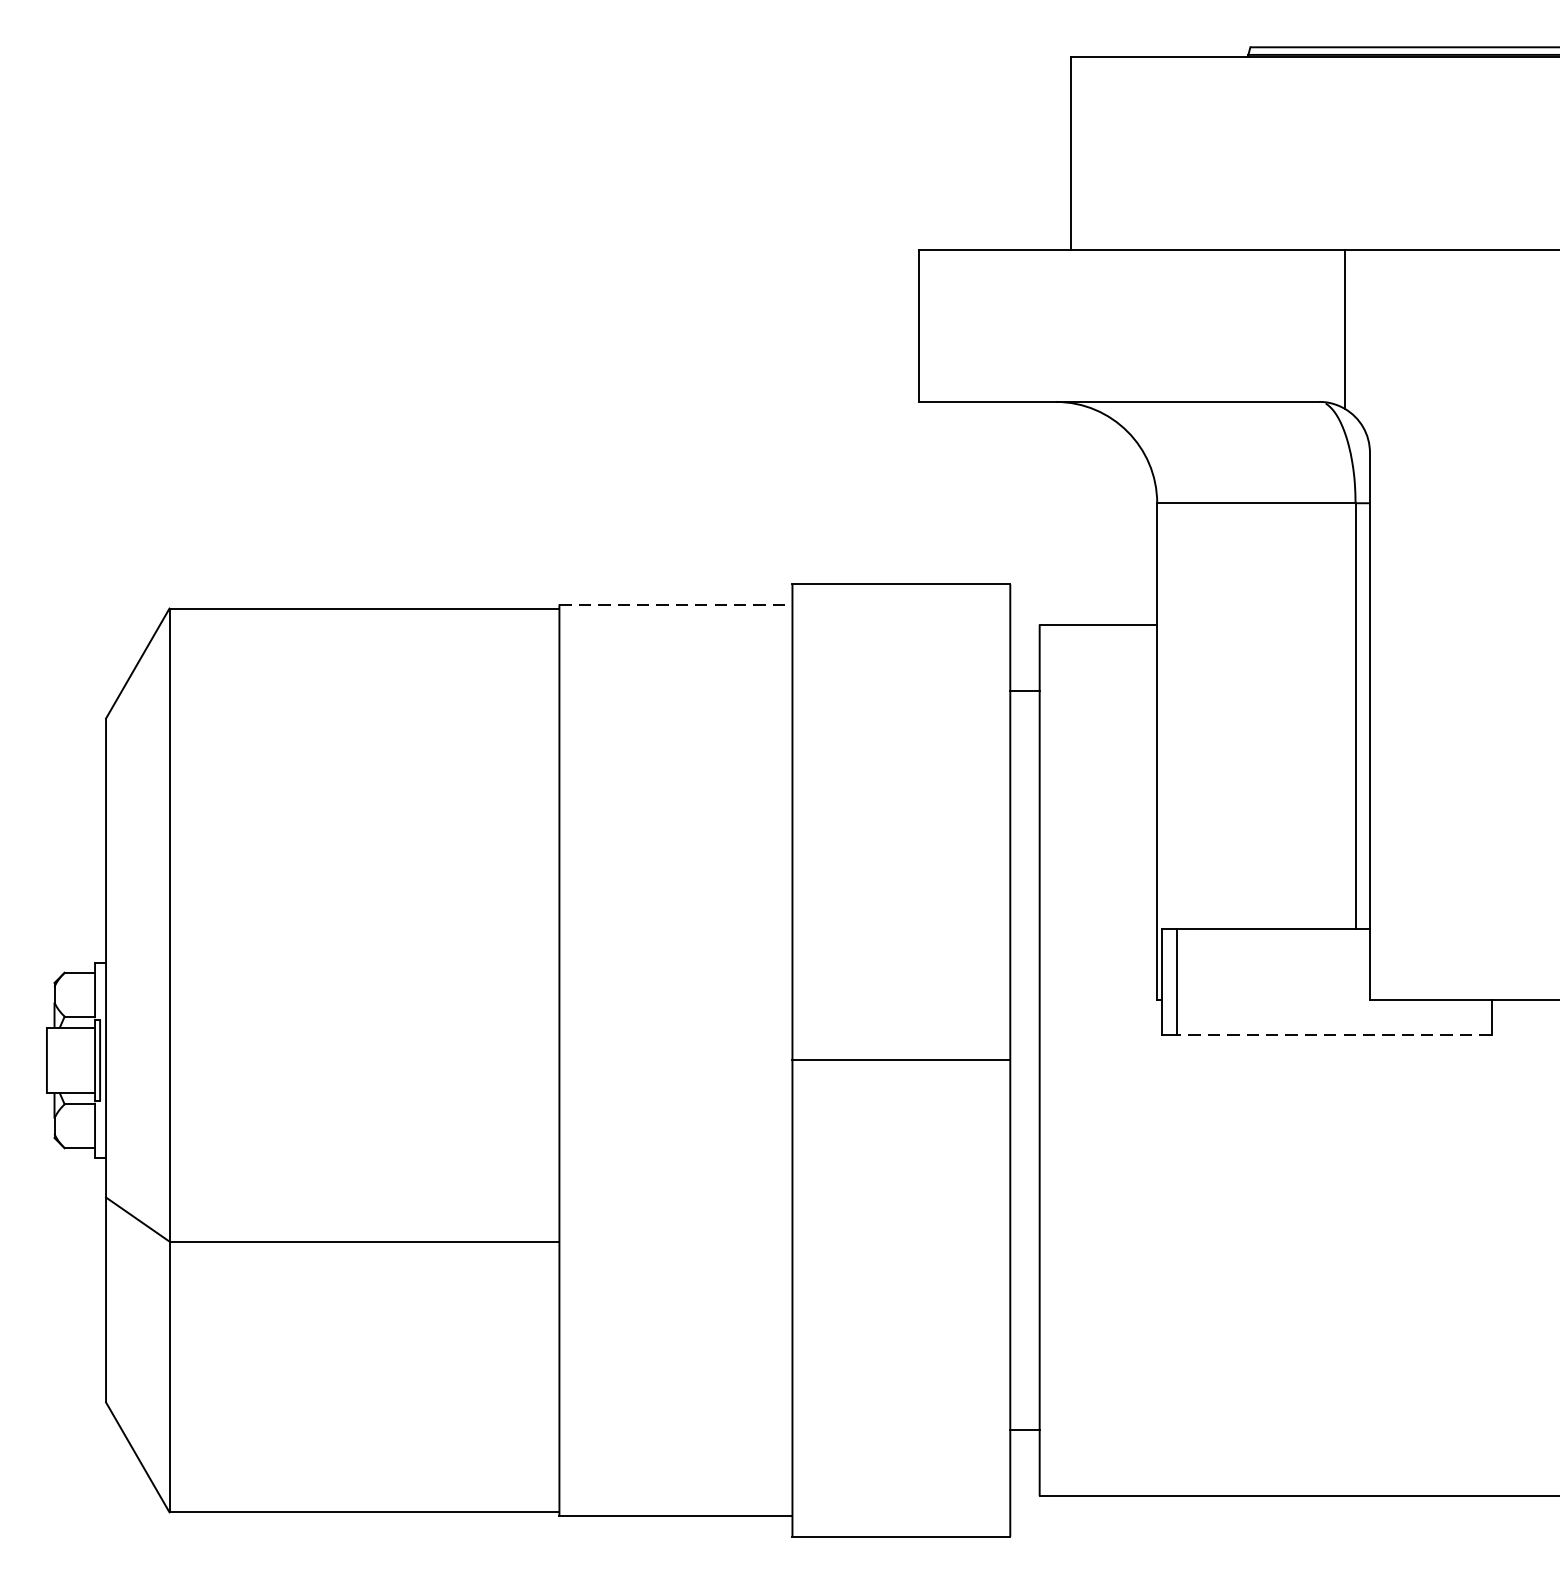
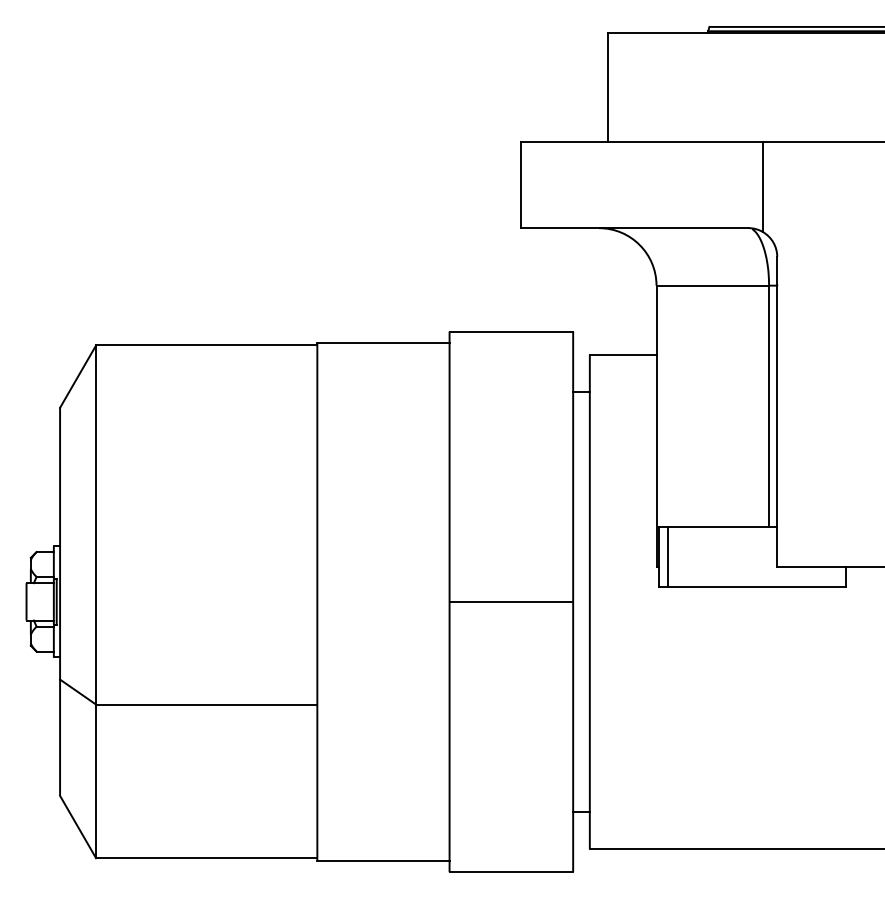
line: (676, 605) -> (383, 343), dashed -> solid
line: (1333, 1035) -> (756, 587), dashed -> solid

